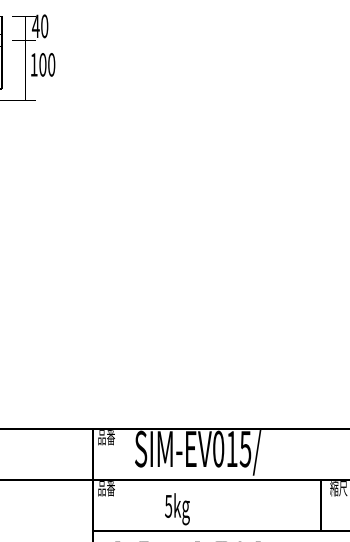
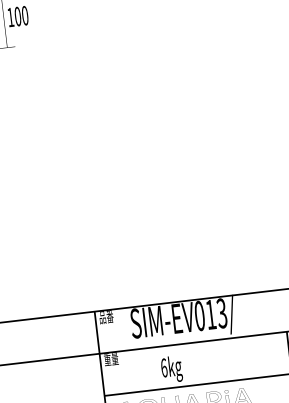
text: (245, 448) -> (221, 312), SIM-EV015/ -> SIM-EV013/
text: (106, 488) -> (111, 359), 品番 -> 重量
text: (168, 505) -> (164, 367), 5kg -> 6kg

